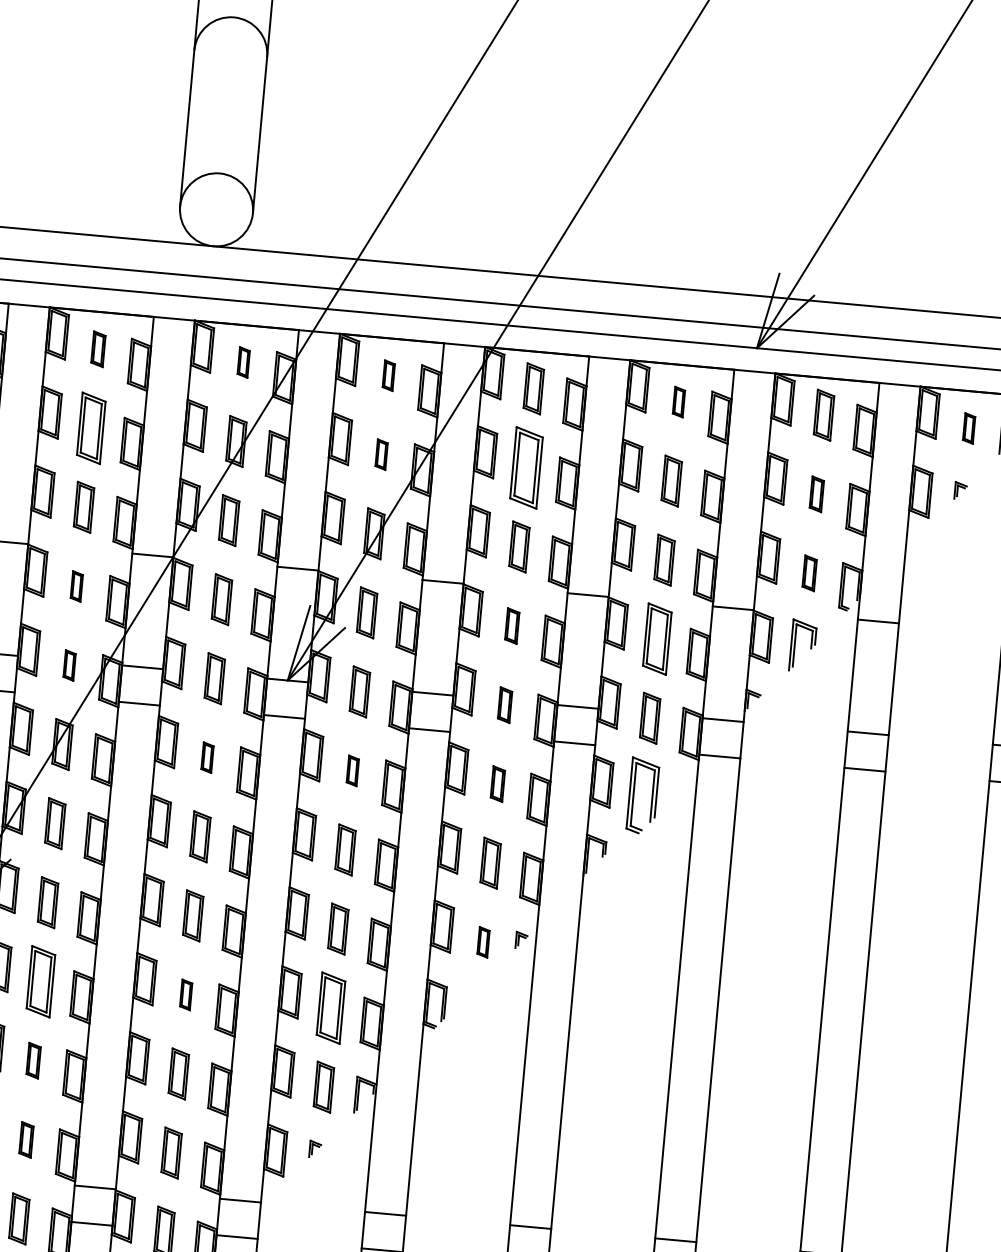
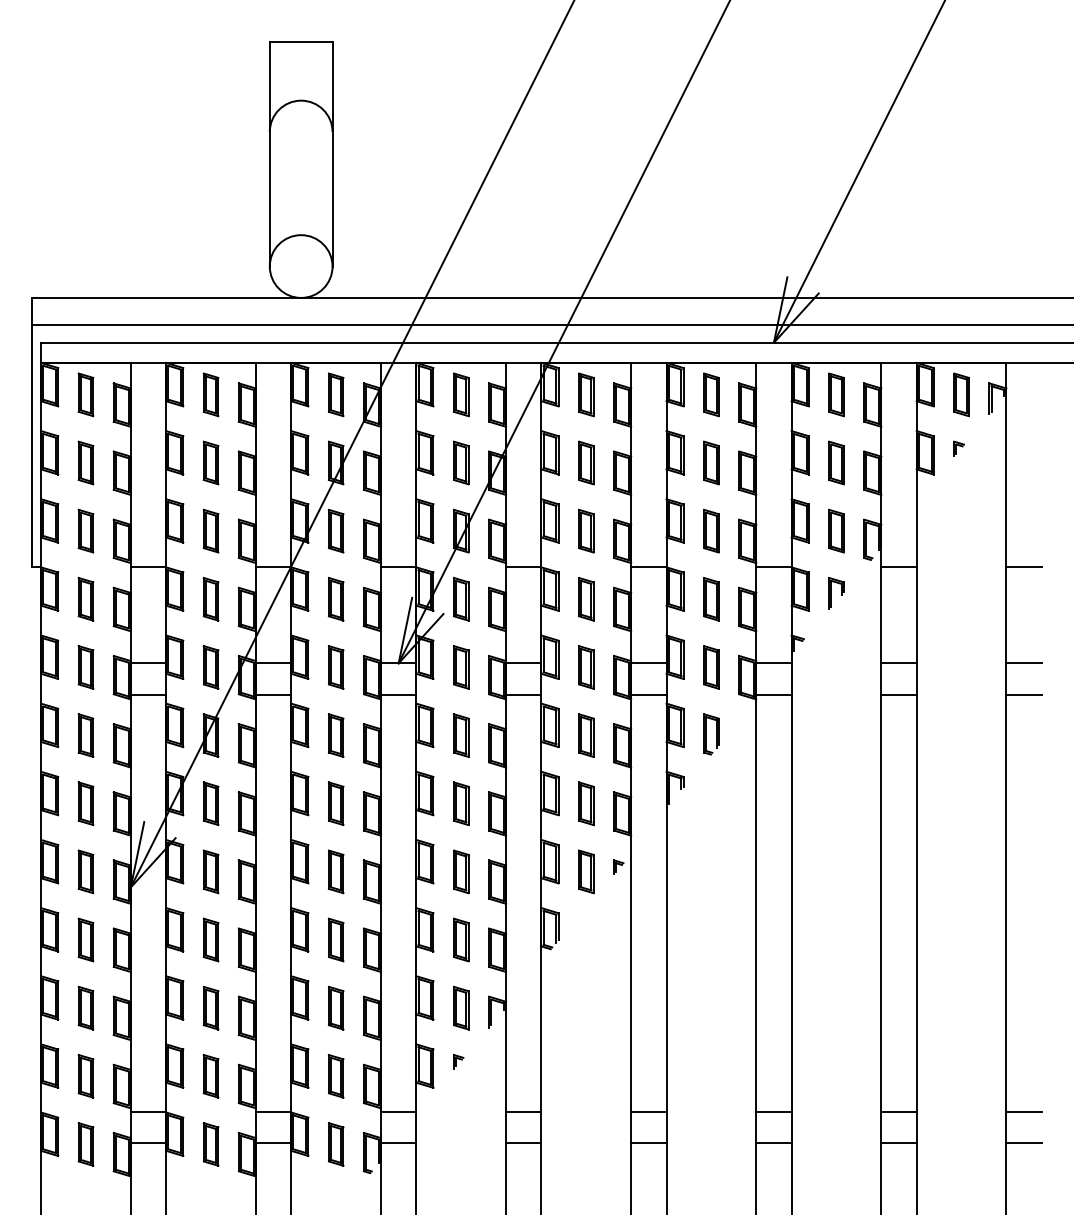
part: (97, 348) -> (210, 394), size x1.43
part: (244, 362) -> (336, 394), size x1.67
part: (389, 375) -> (461, 394), size x1.67
part: (679, 401) -> (711, 394), size x1.67
part: (90, 427) -> (210, 462), size x0.71
part: (969, 428) -> (961, 394), size x1.67
part: (381, 454) -> (461, 462), size x1.67
part: (526, 467) -> (586, 462), size x0.62
part: (816, 493) -> (836, 462), size x1.43
part: (809, 572) -> (836, 530), size x1.43
part: (76, 586) -> (210, 599), size x1.67
part: (512, 626) -> (586, 599), size x1.43
part: (657, 639) -> (711, 599), size x0.71
part: (803, 645) -> (836, 593), size x0.71
part: (69, 665) -> (210, 667), size x1.67
part: (505, 705) -> (586, 667), size x1.43
part: (206, 757) -> (335, 735), size x1.67
part: (353, 770) -> (461, 735), size x1.67
part: (498, 784) -> (586, 735), size x1.43
part: (643, 796) -> (711, 734), size x0.62
part: (483, 941) -> (586, 871), size x1.67
part: (40, 981) -> (210, 939), size x0.71
part: (186, 994) -> (336, 939), size x1.67
part: (331, 1007) -> (461, 939), size x0.71
part: (33, 1059) -> (210, 1007), size x1.43
part: (25, 1140) -> (210, 1076), size x1.43

